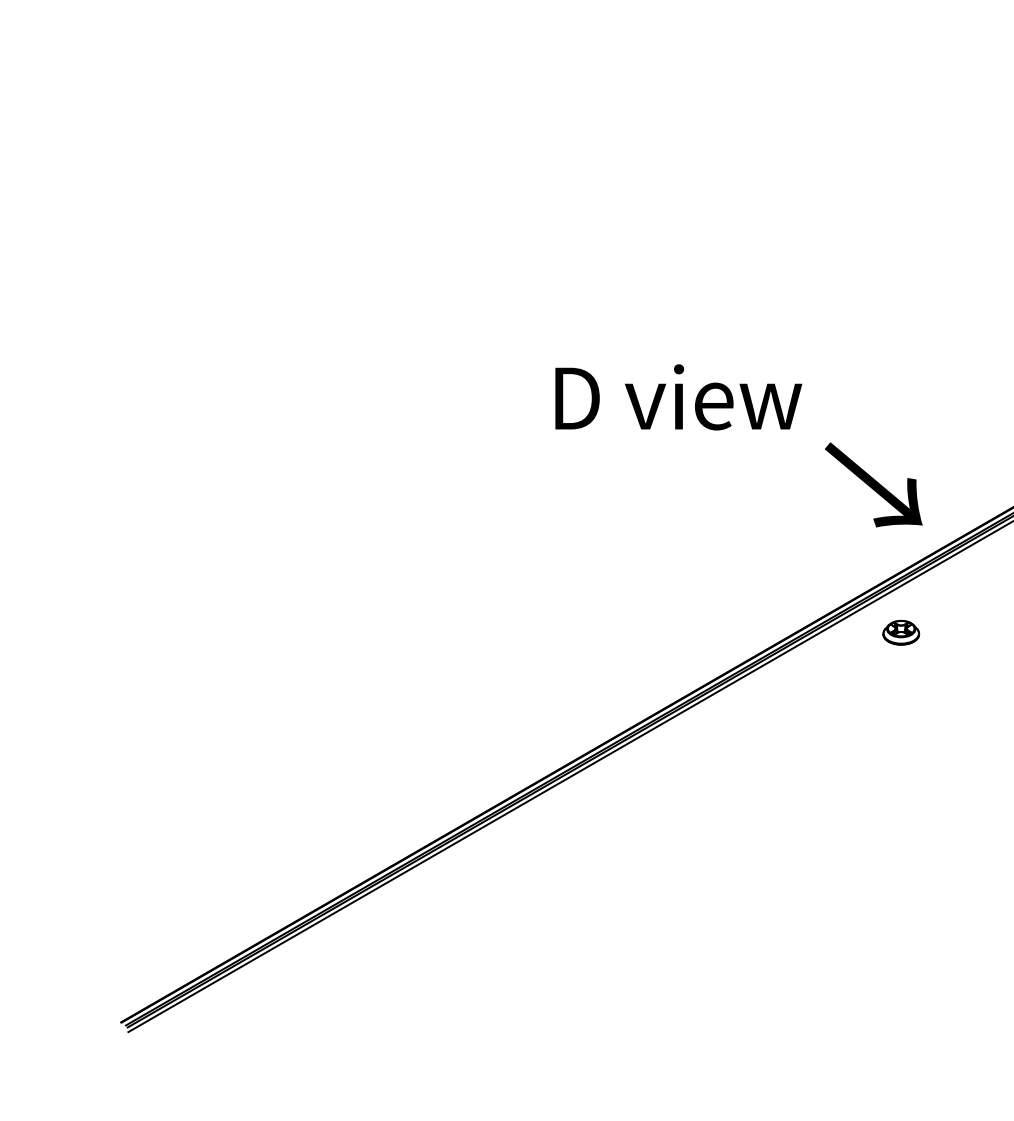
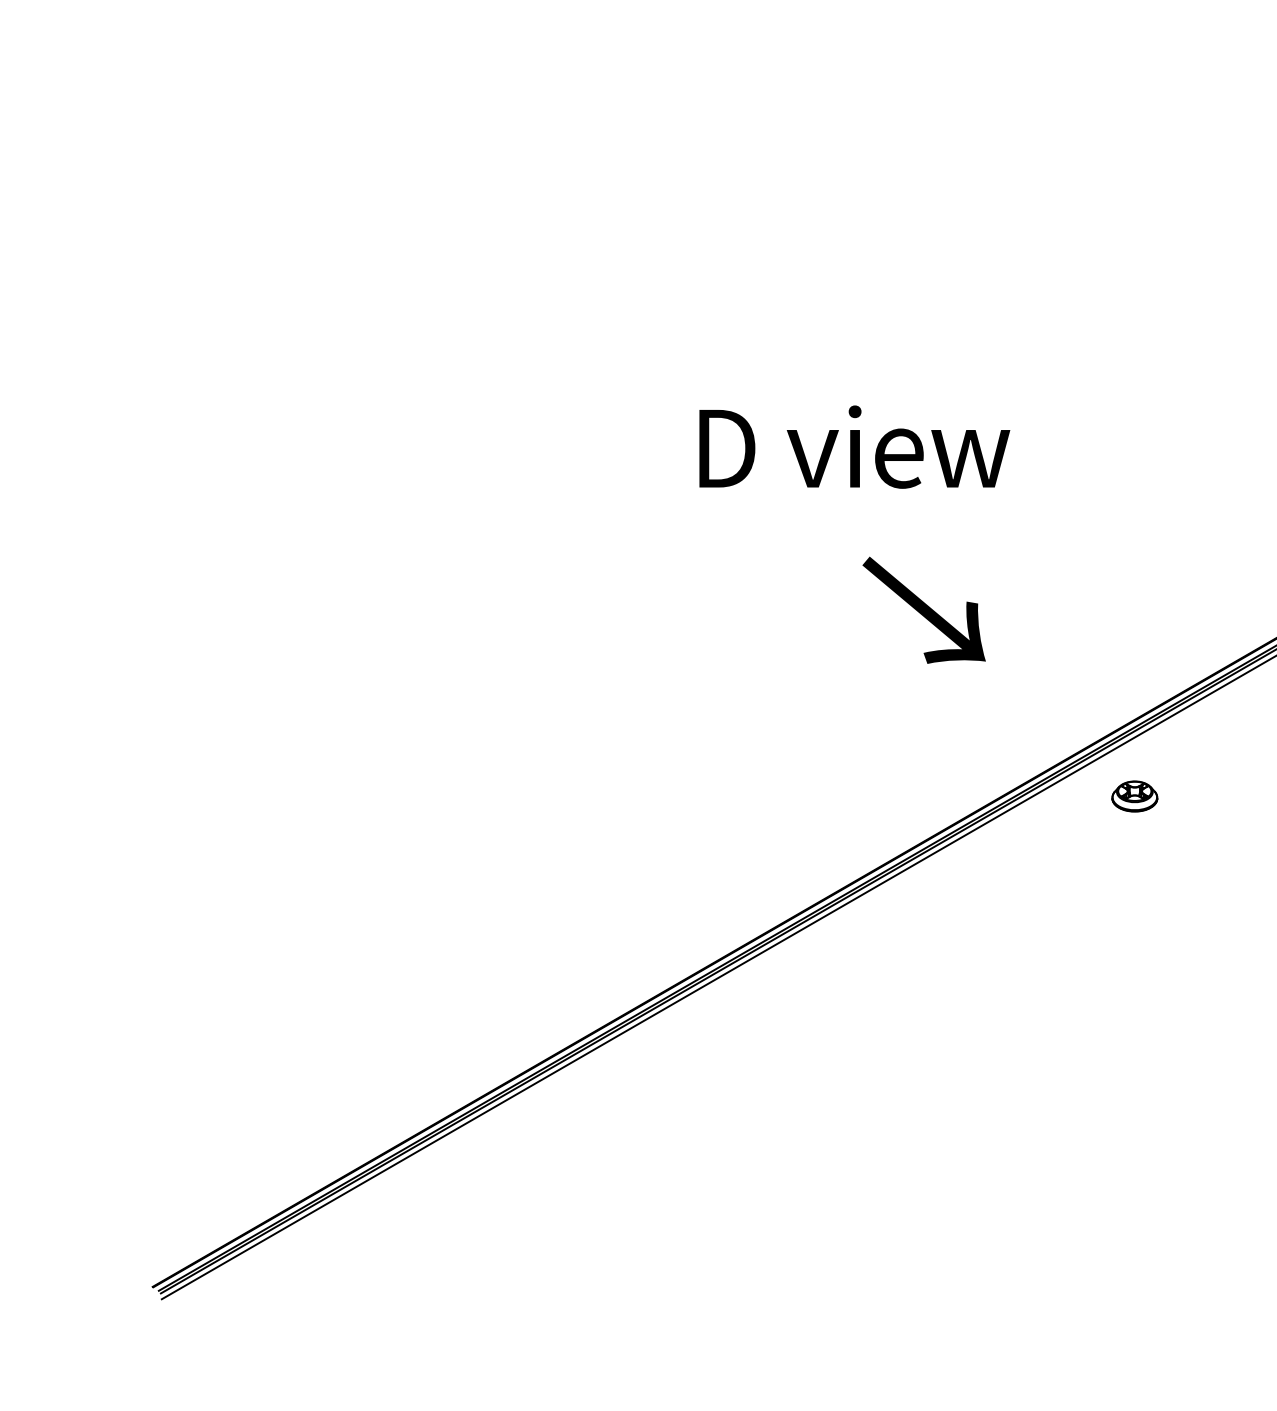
text: (678, 396) -> (854, 446), moved
text: (873, 484) -> (923, 609), moved

